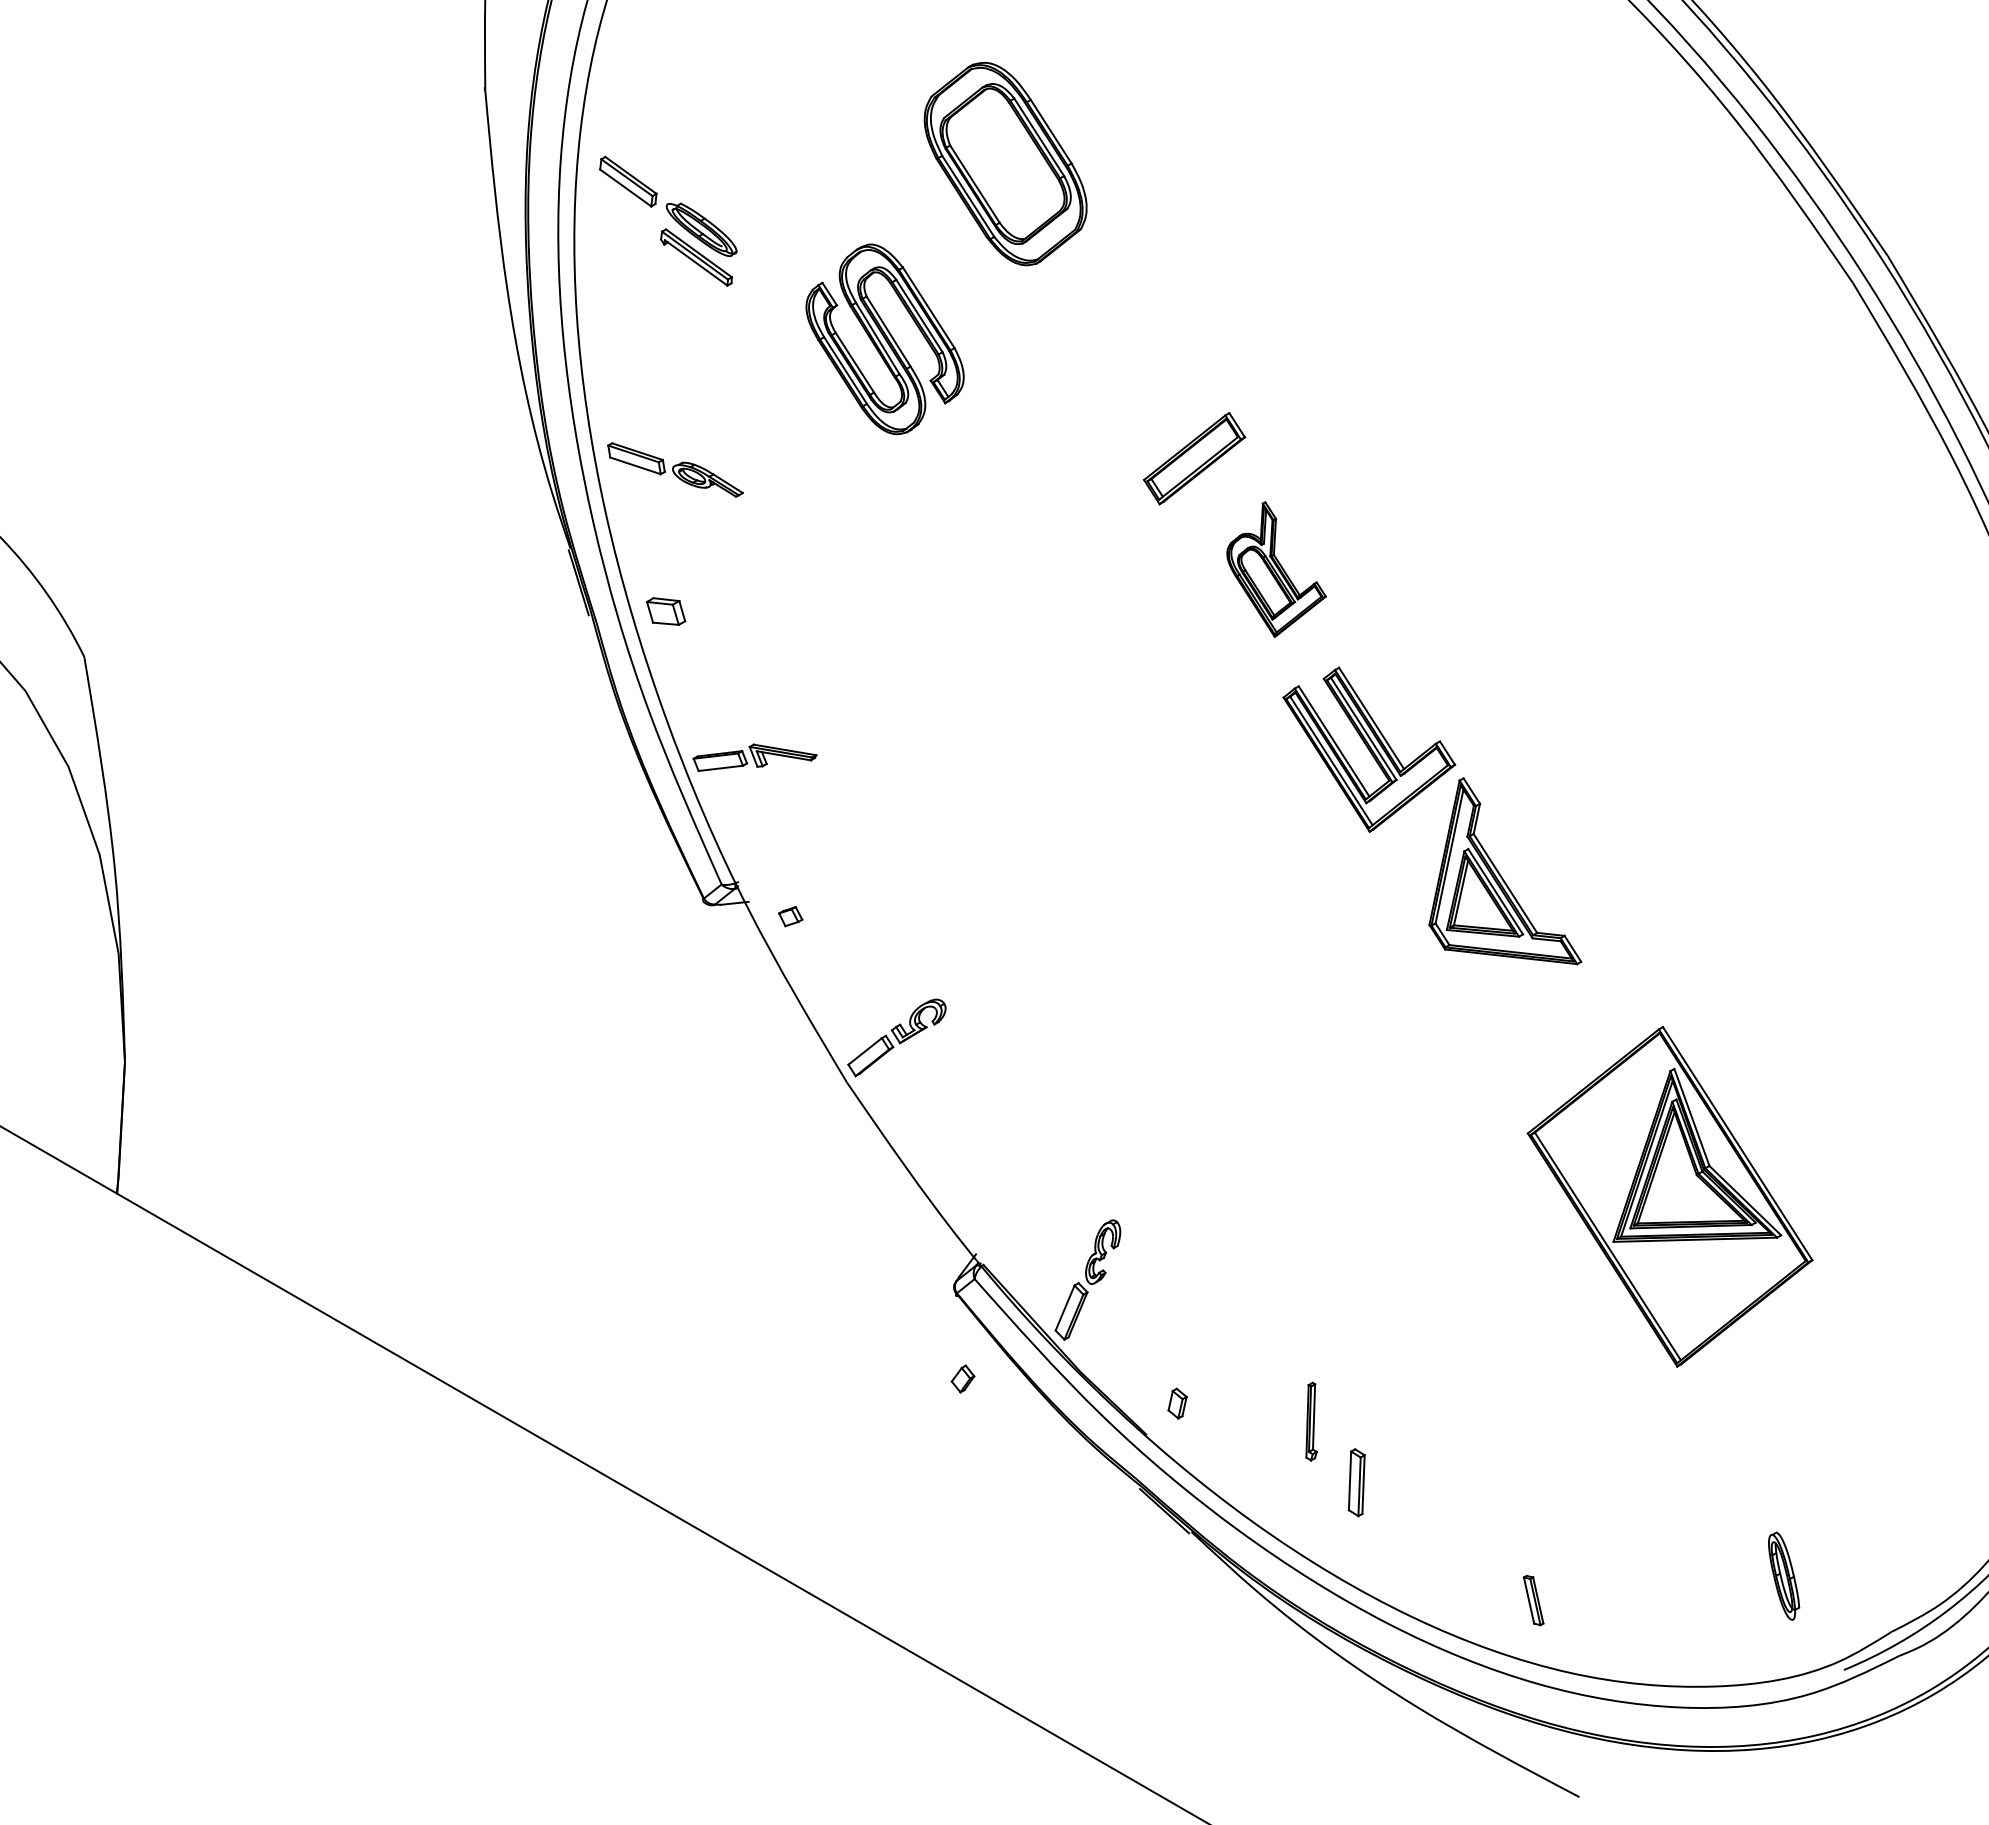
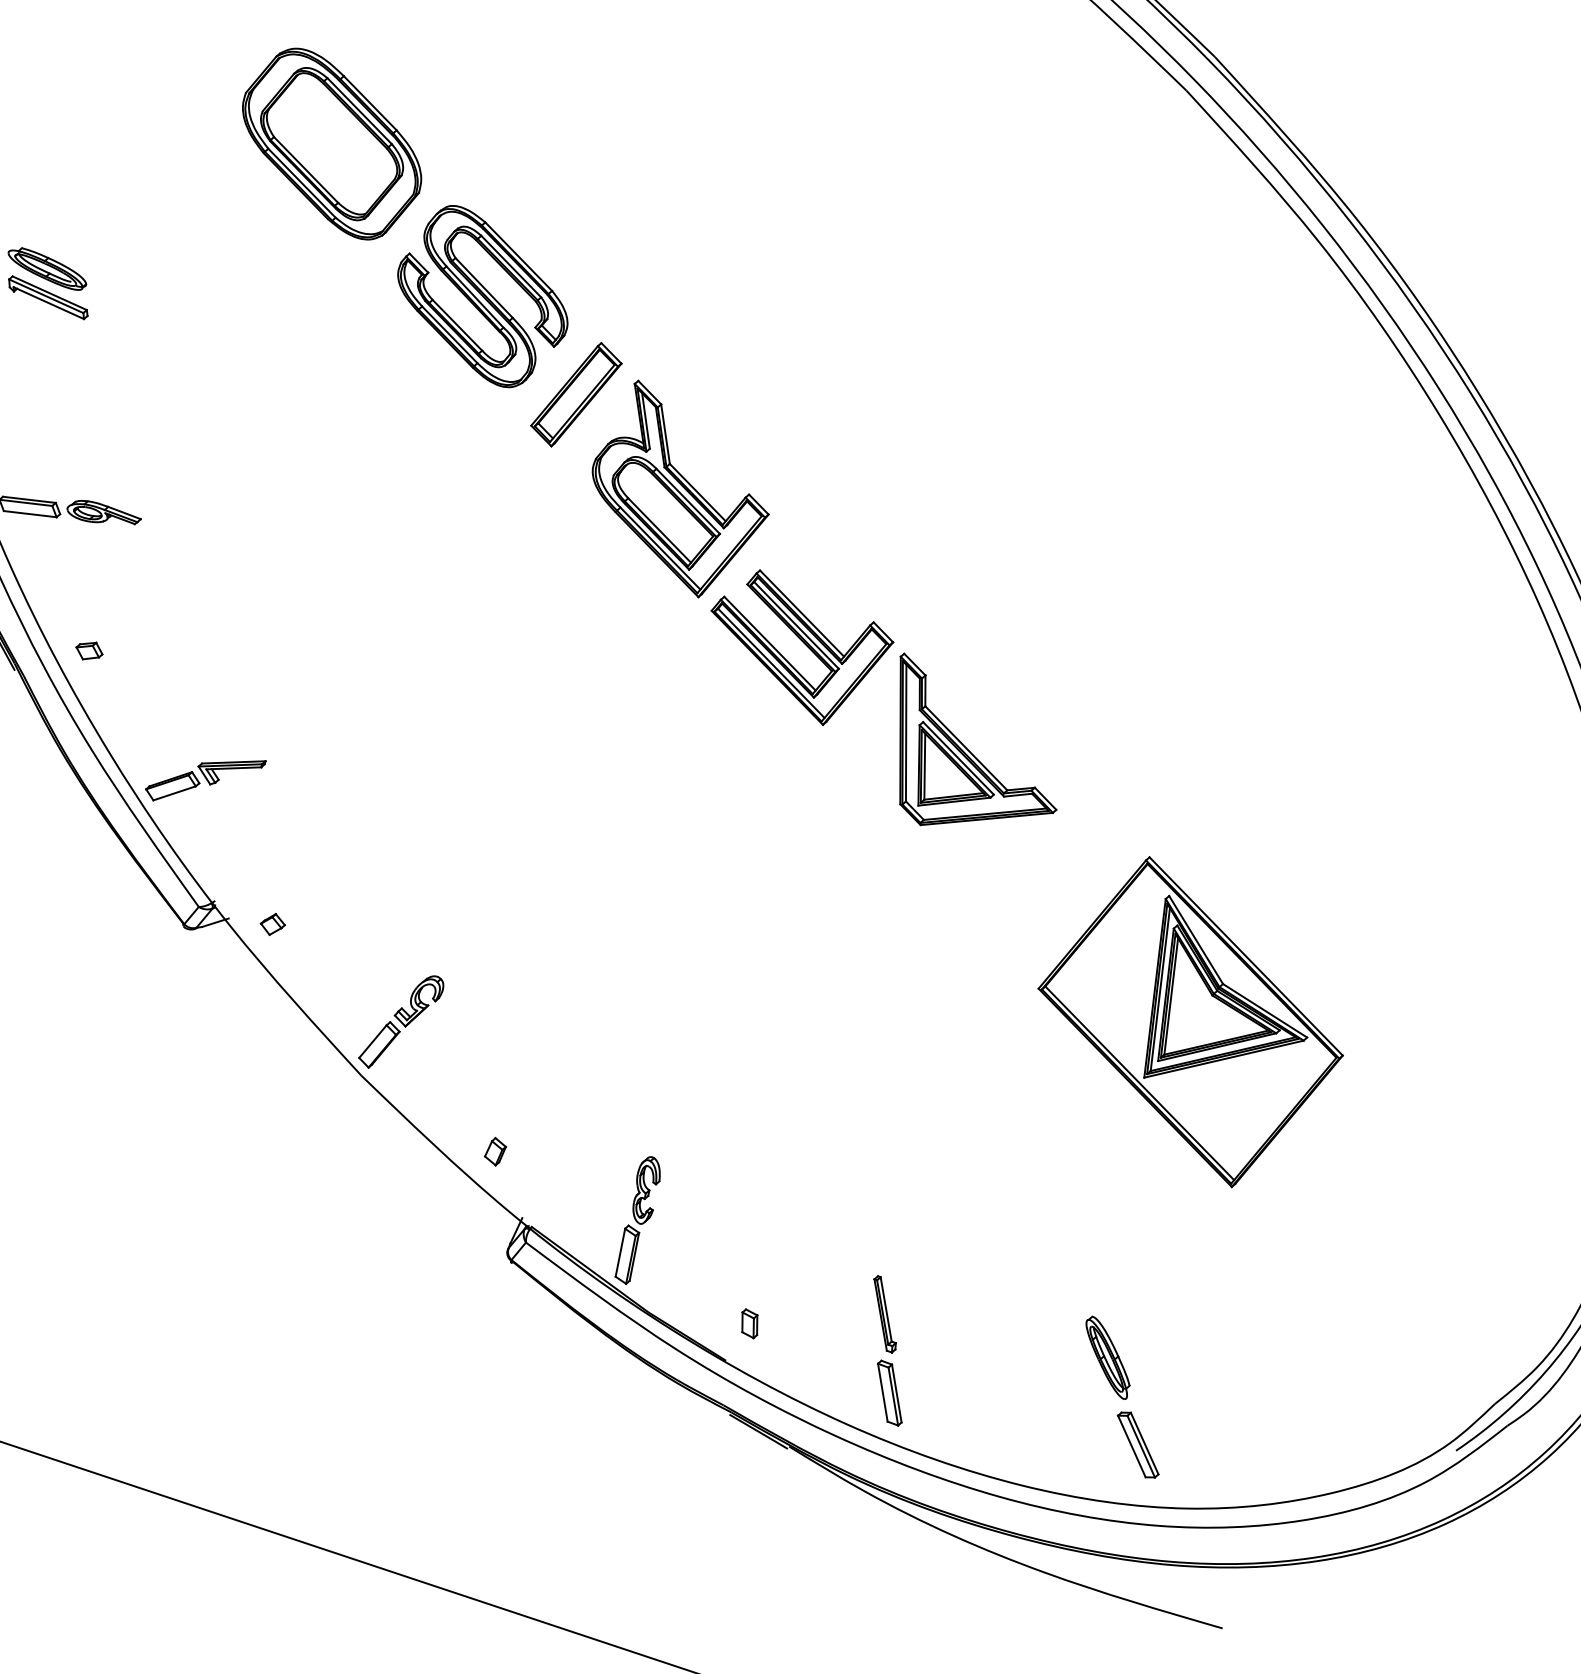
part: (884, 339) -> (481, 296), moved
part: (1276, 569) -> (678, 486), size x1.67
part: (665, 611) -> (88, 650), size x0.62
part: (962, 1378) -> (494, 1151), moved
part: (1356, 1482) -> (889, 1392), moved
part: (1784, 1575) -> (1108, 1357), moved
part: (1533, 1600) -> (1138, 1445), size x1.43

